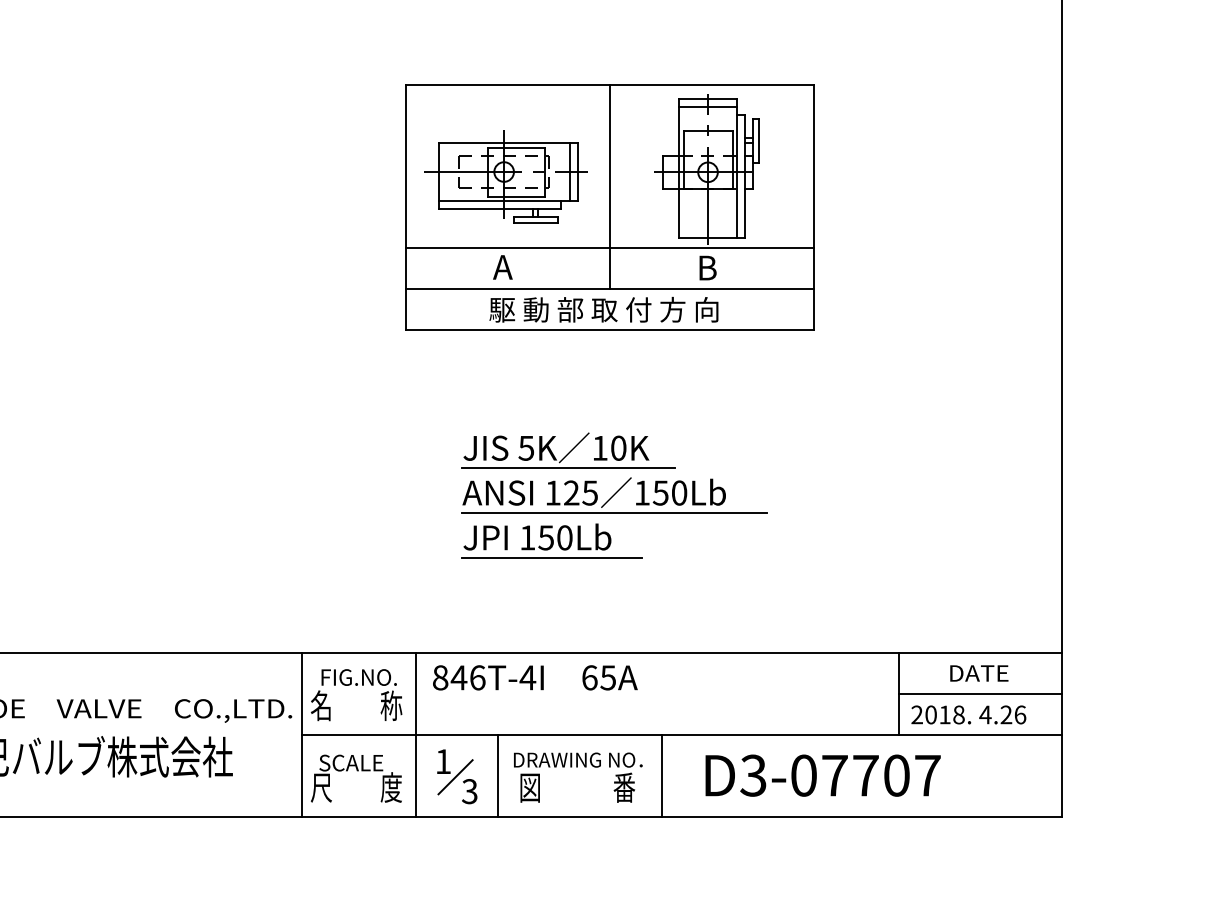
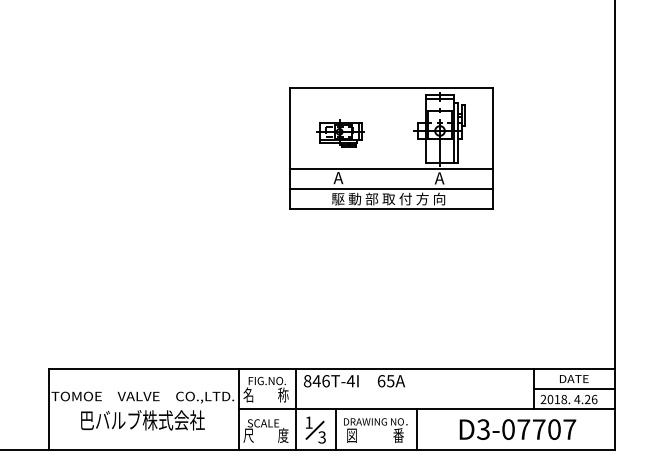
part: (506, 177) -> (340, 133), size x0.6
line: (610, 185) -> (391, 137), removed
text: (706, 268) -> (439, 178), B -> A
part: (614, 496) -> (393, 291), removed
text: (822, 775) -> (517, 429), moved

